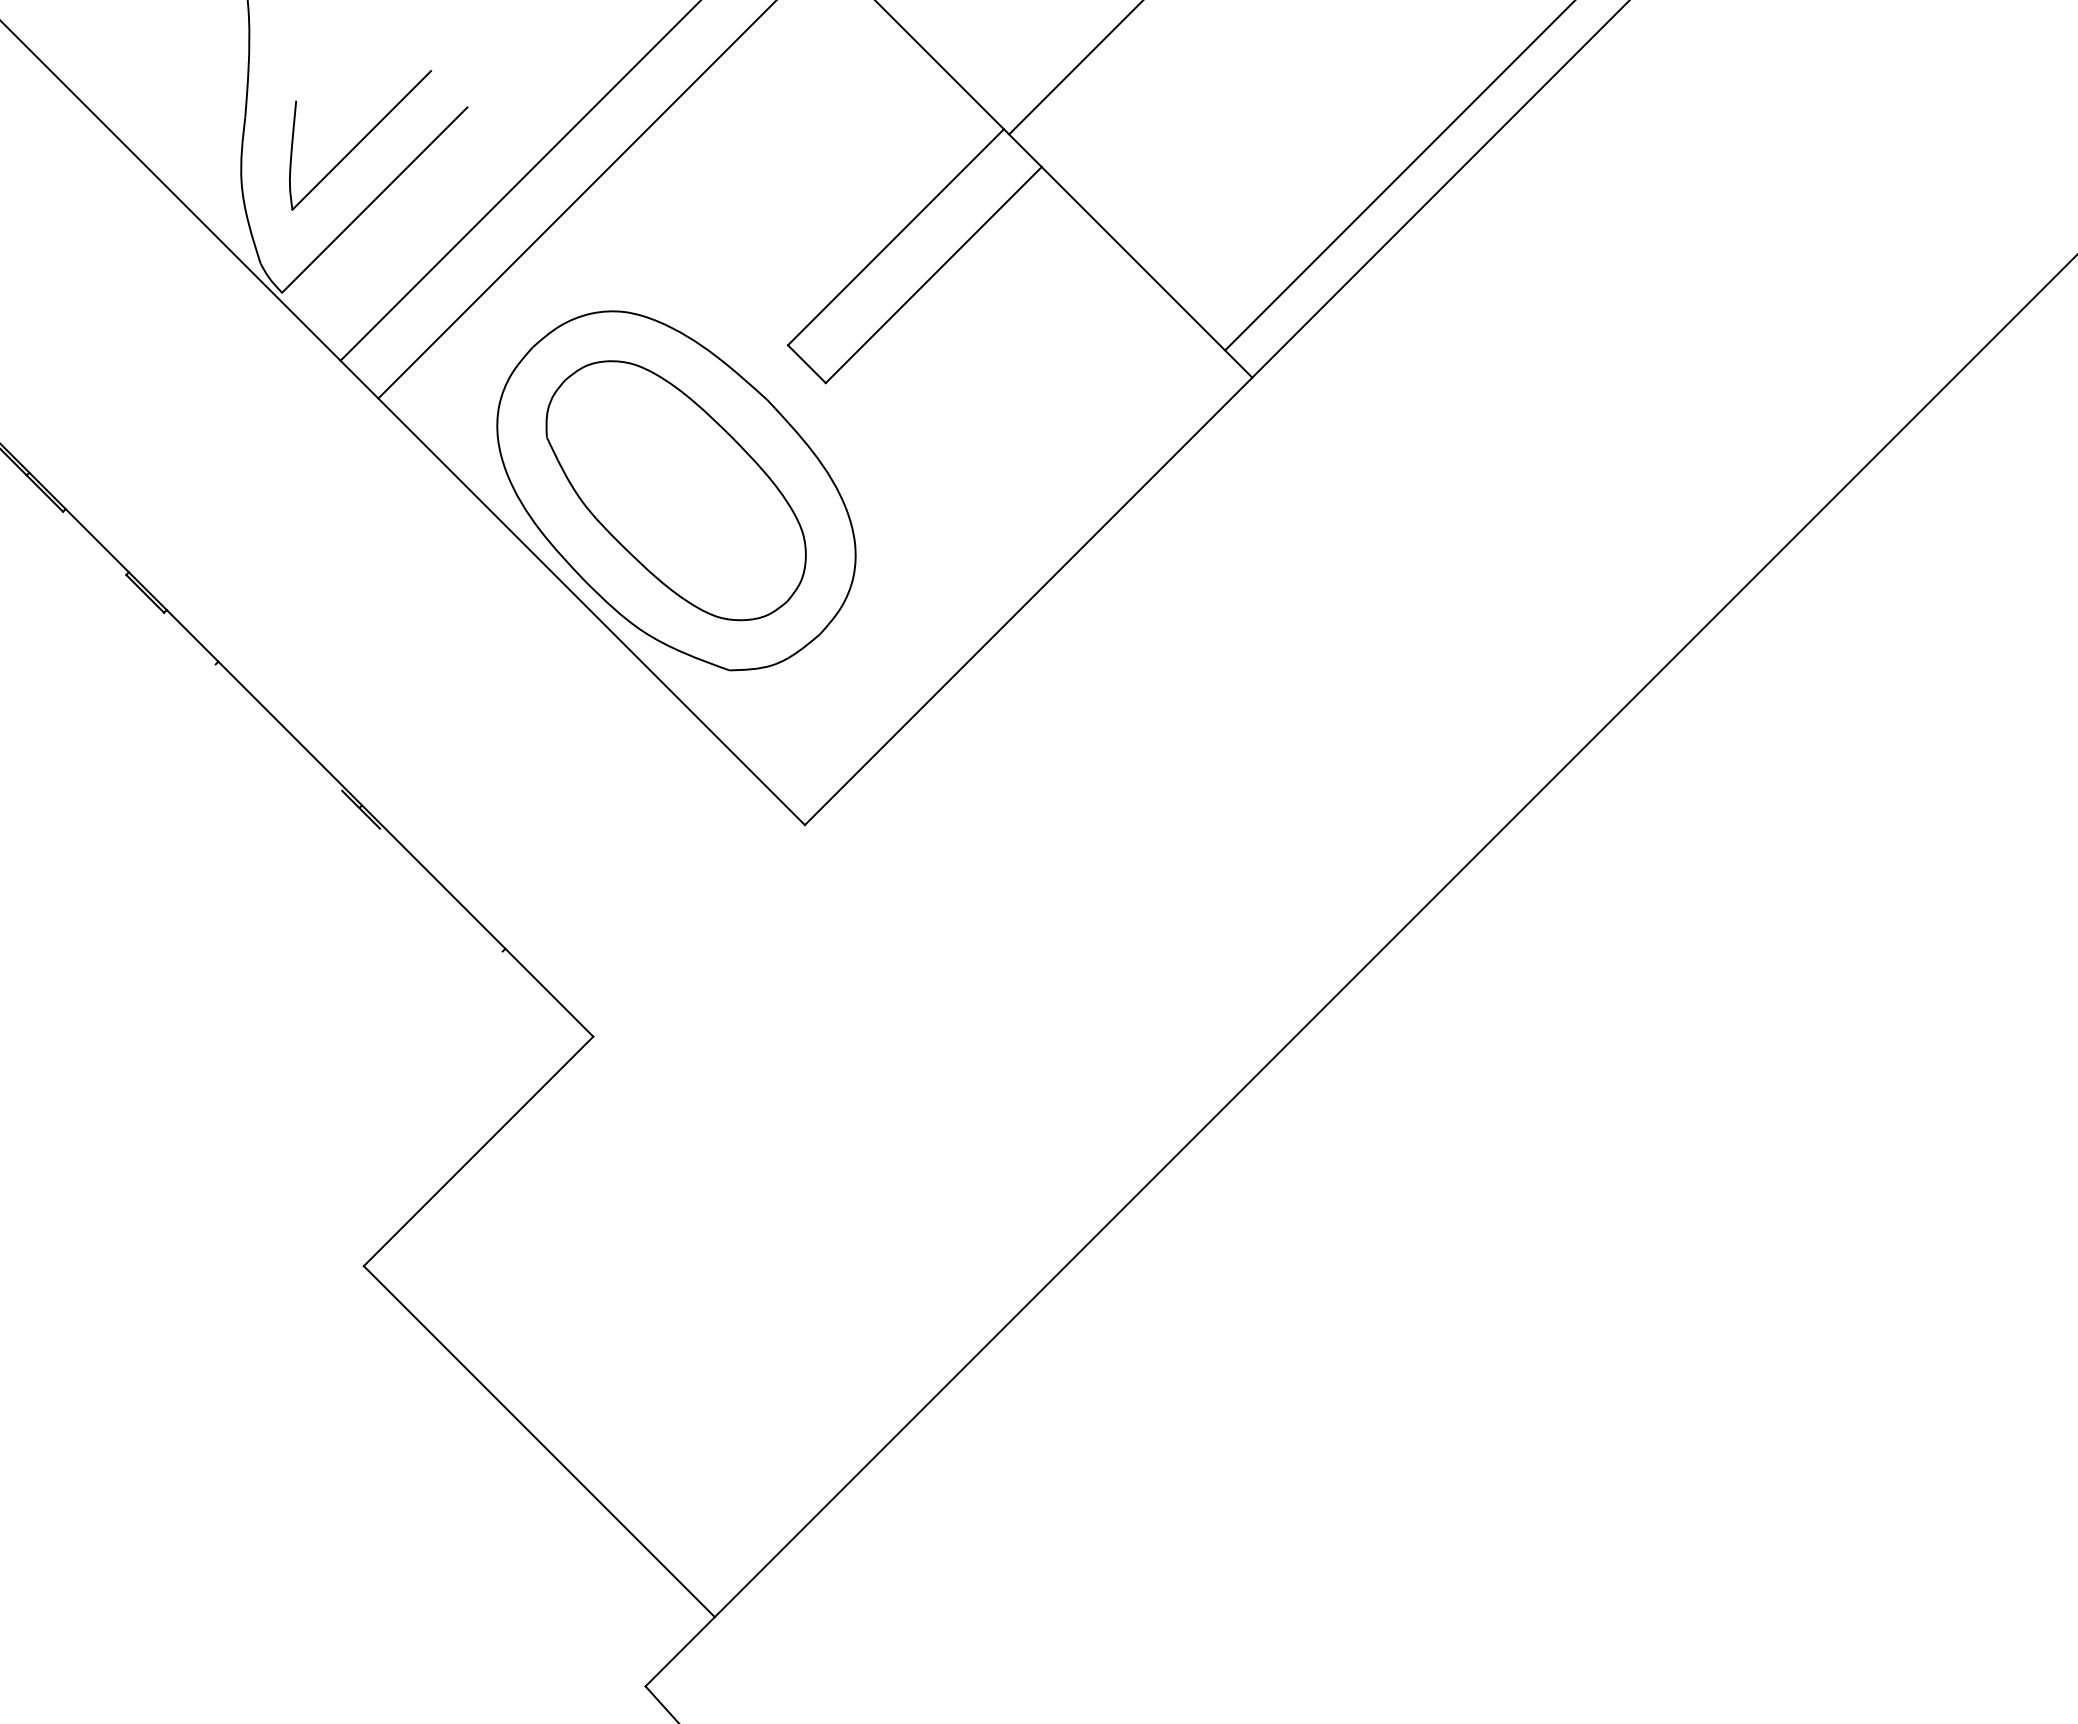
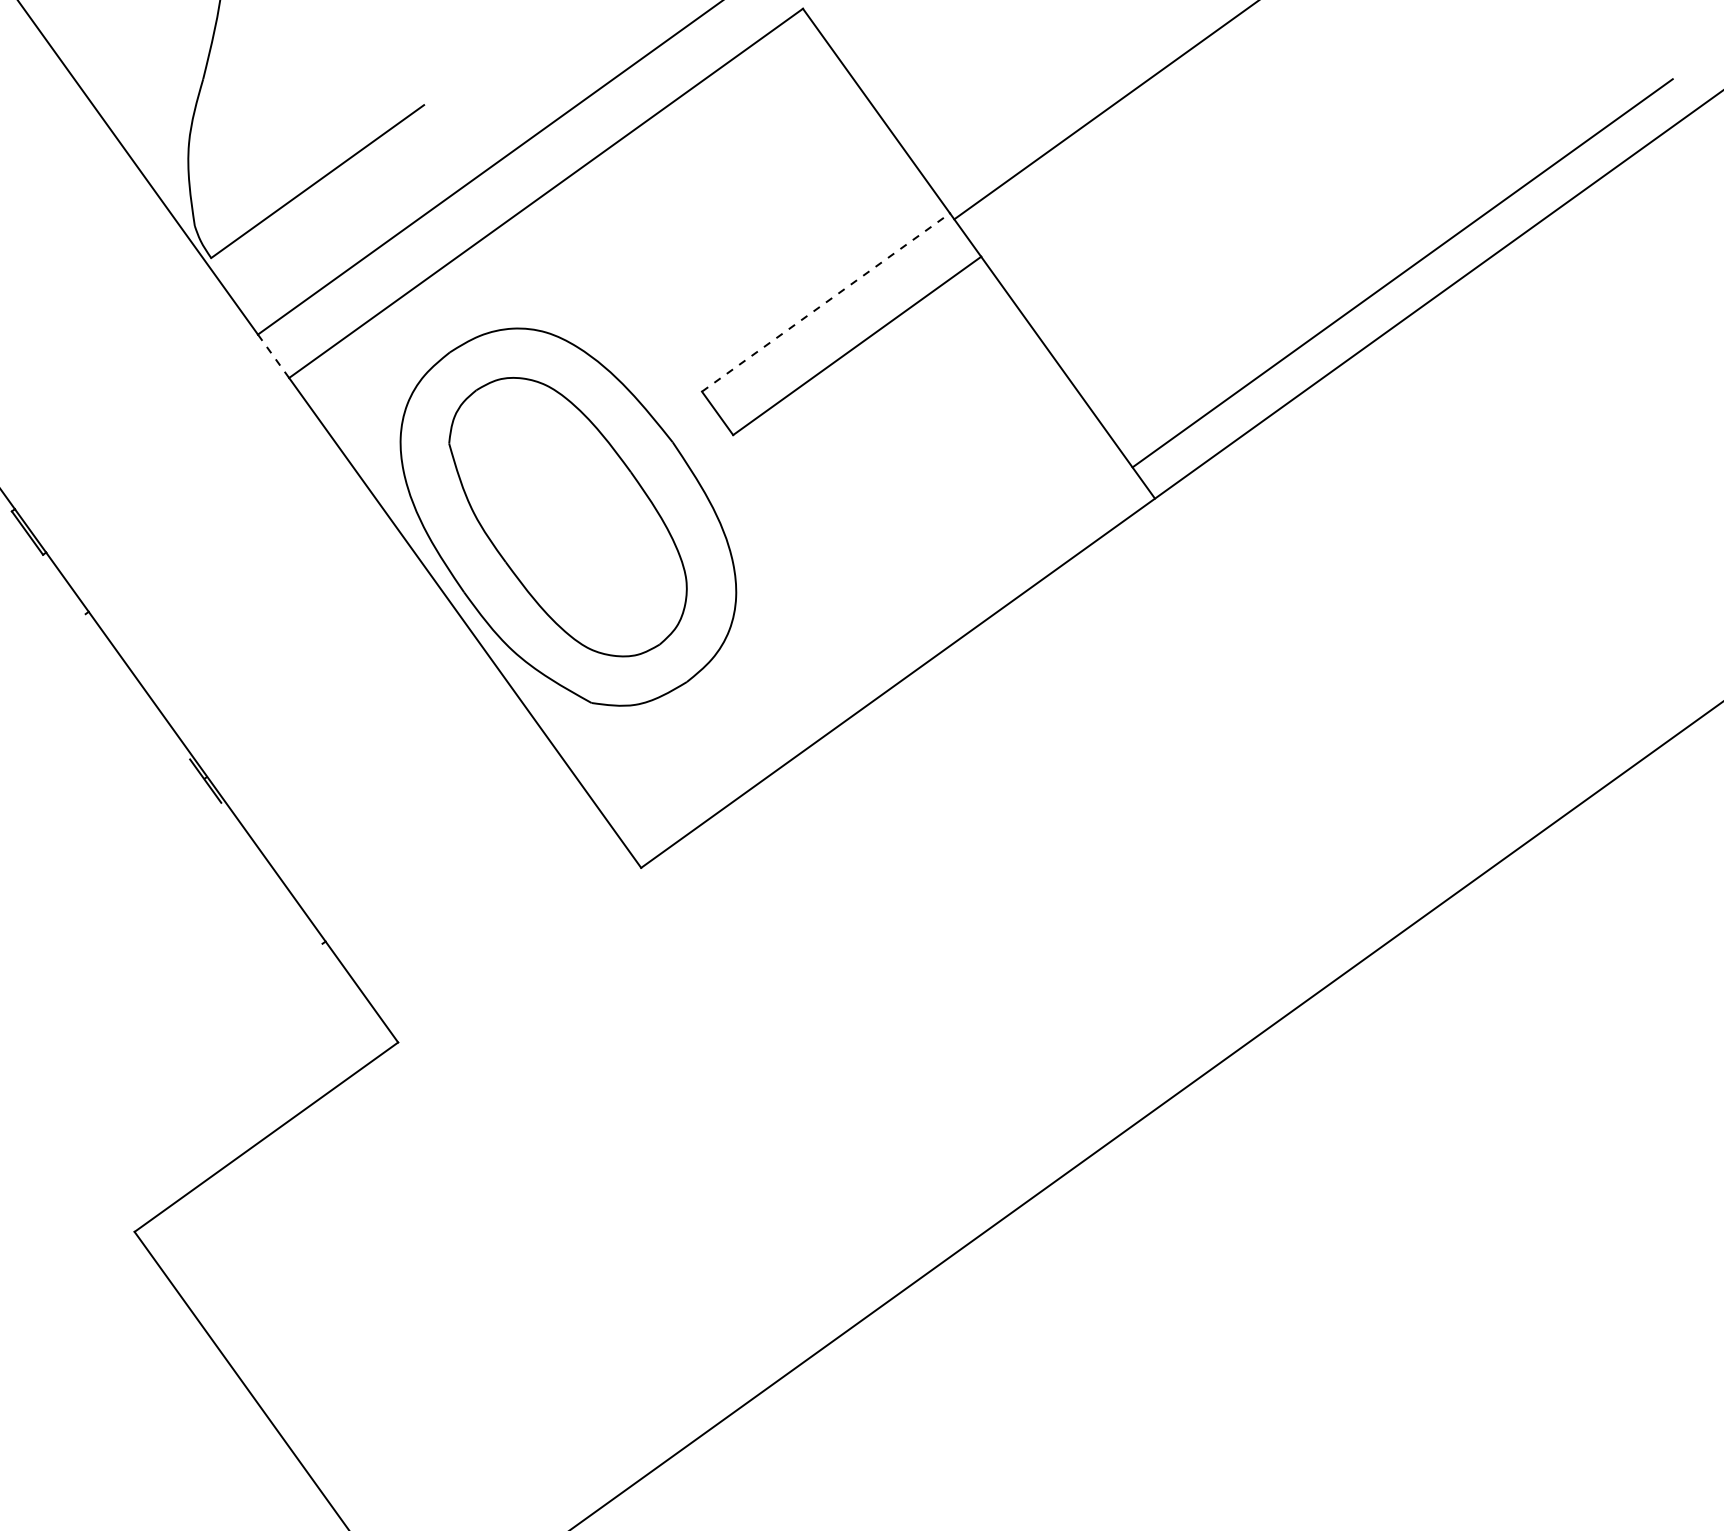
part: (360, 140) -> (313, 120), removed
line: (895, 237) -> (825, 302), solid -> dashed
line: (359, 379) -> (273, 356), solid -> dashed

